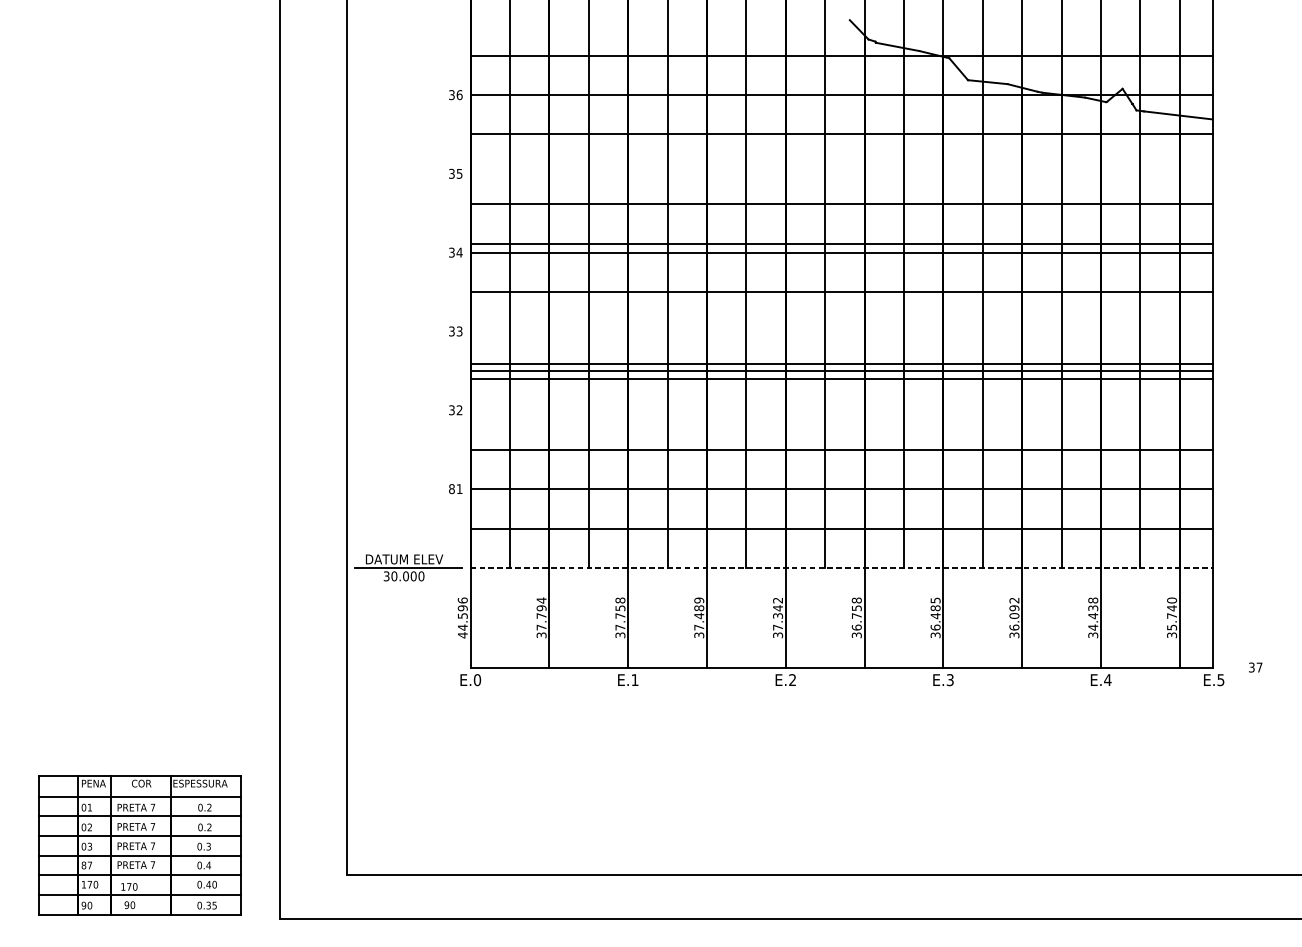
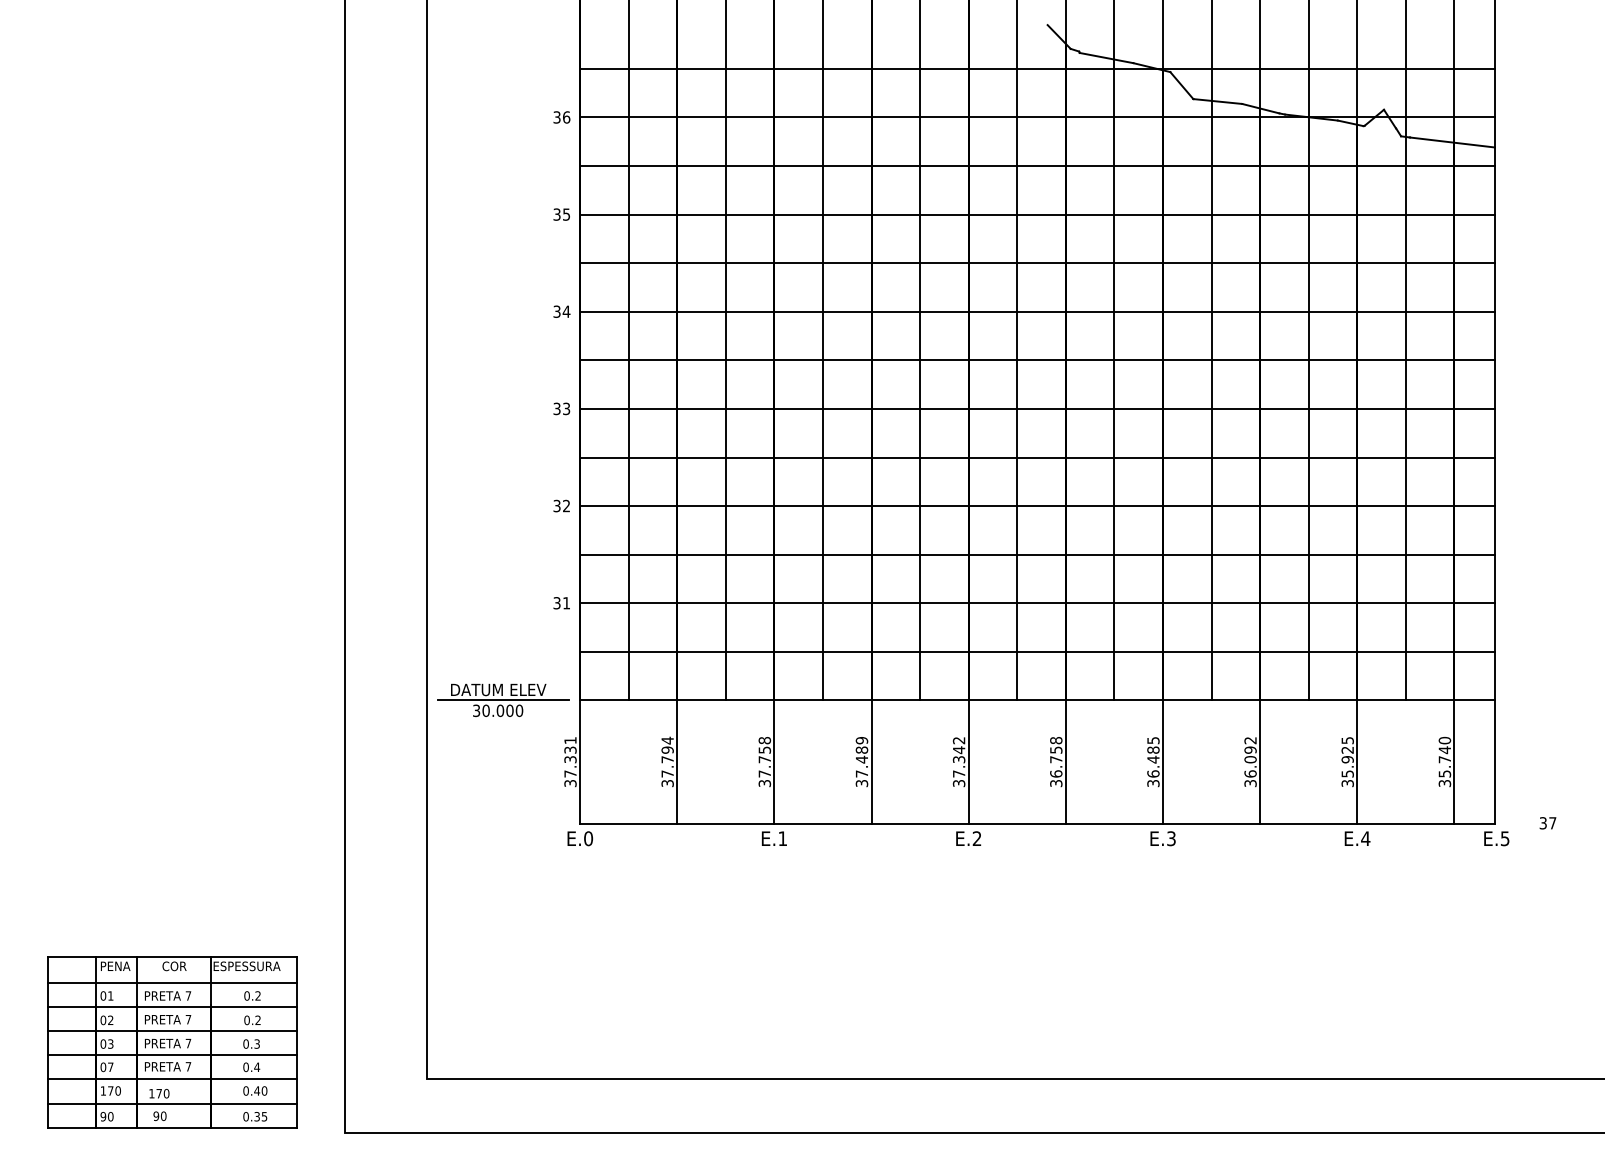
line: (841, 203) -> (1037, 214), moved
line: (841, 244) -> (1037, 263), moved
line: (841, 363) -> (1037, 408), moved
line: (841, 379) -> (1037, 506), moved
text: (451, 489) -> (556, 603), 81 -> 31
line: (842, 567) -> (1038, 700), dashed -> solid
text: (1093, 614) -> (1347, 757), 34.438 -> 35.925
text: (462, 617) -> (570, 761), 44.596 -> 37.331
text: (84, 864) -> (103, 1066), 87 -> 07

